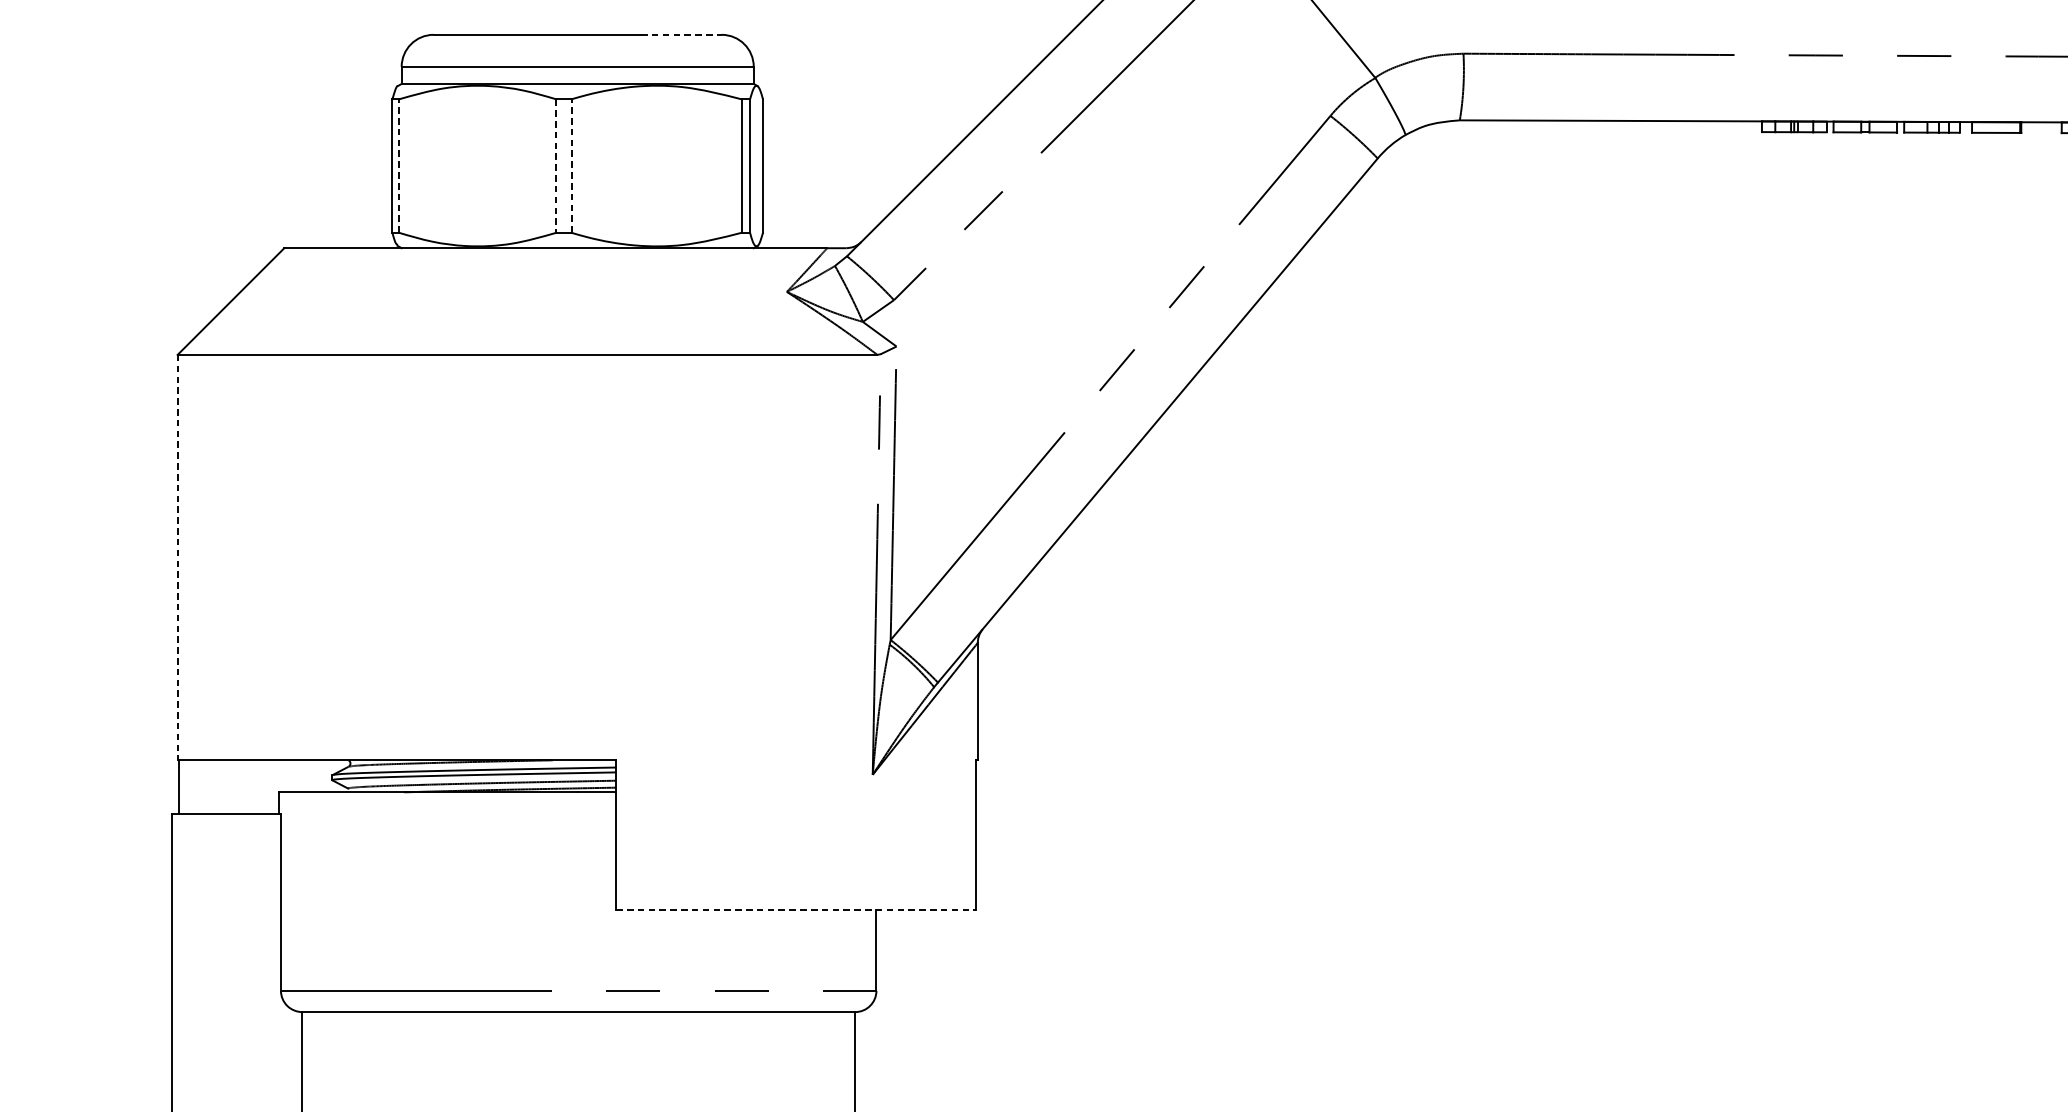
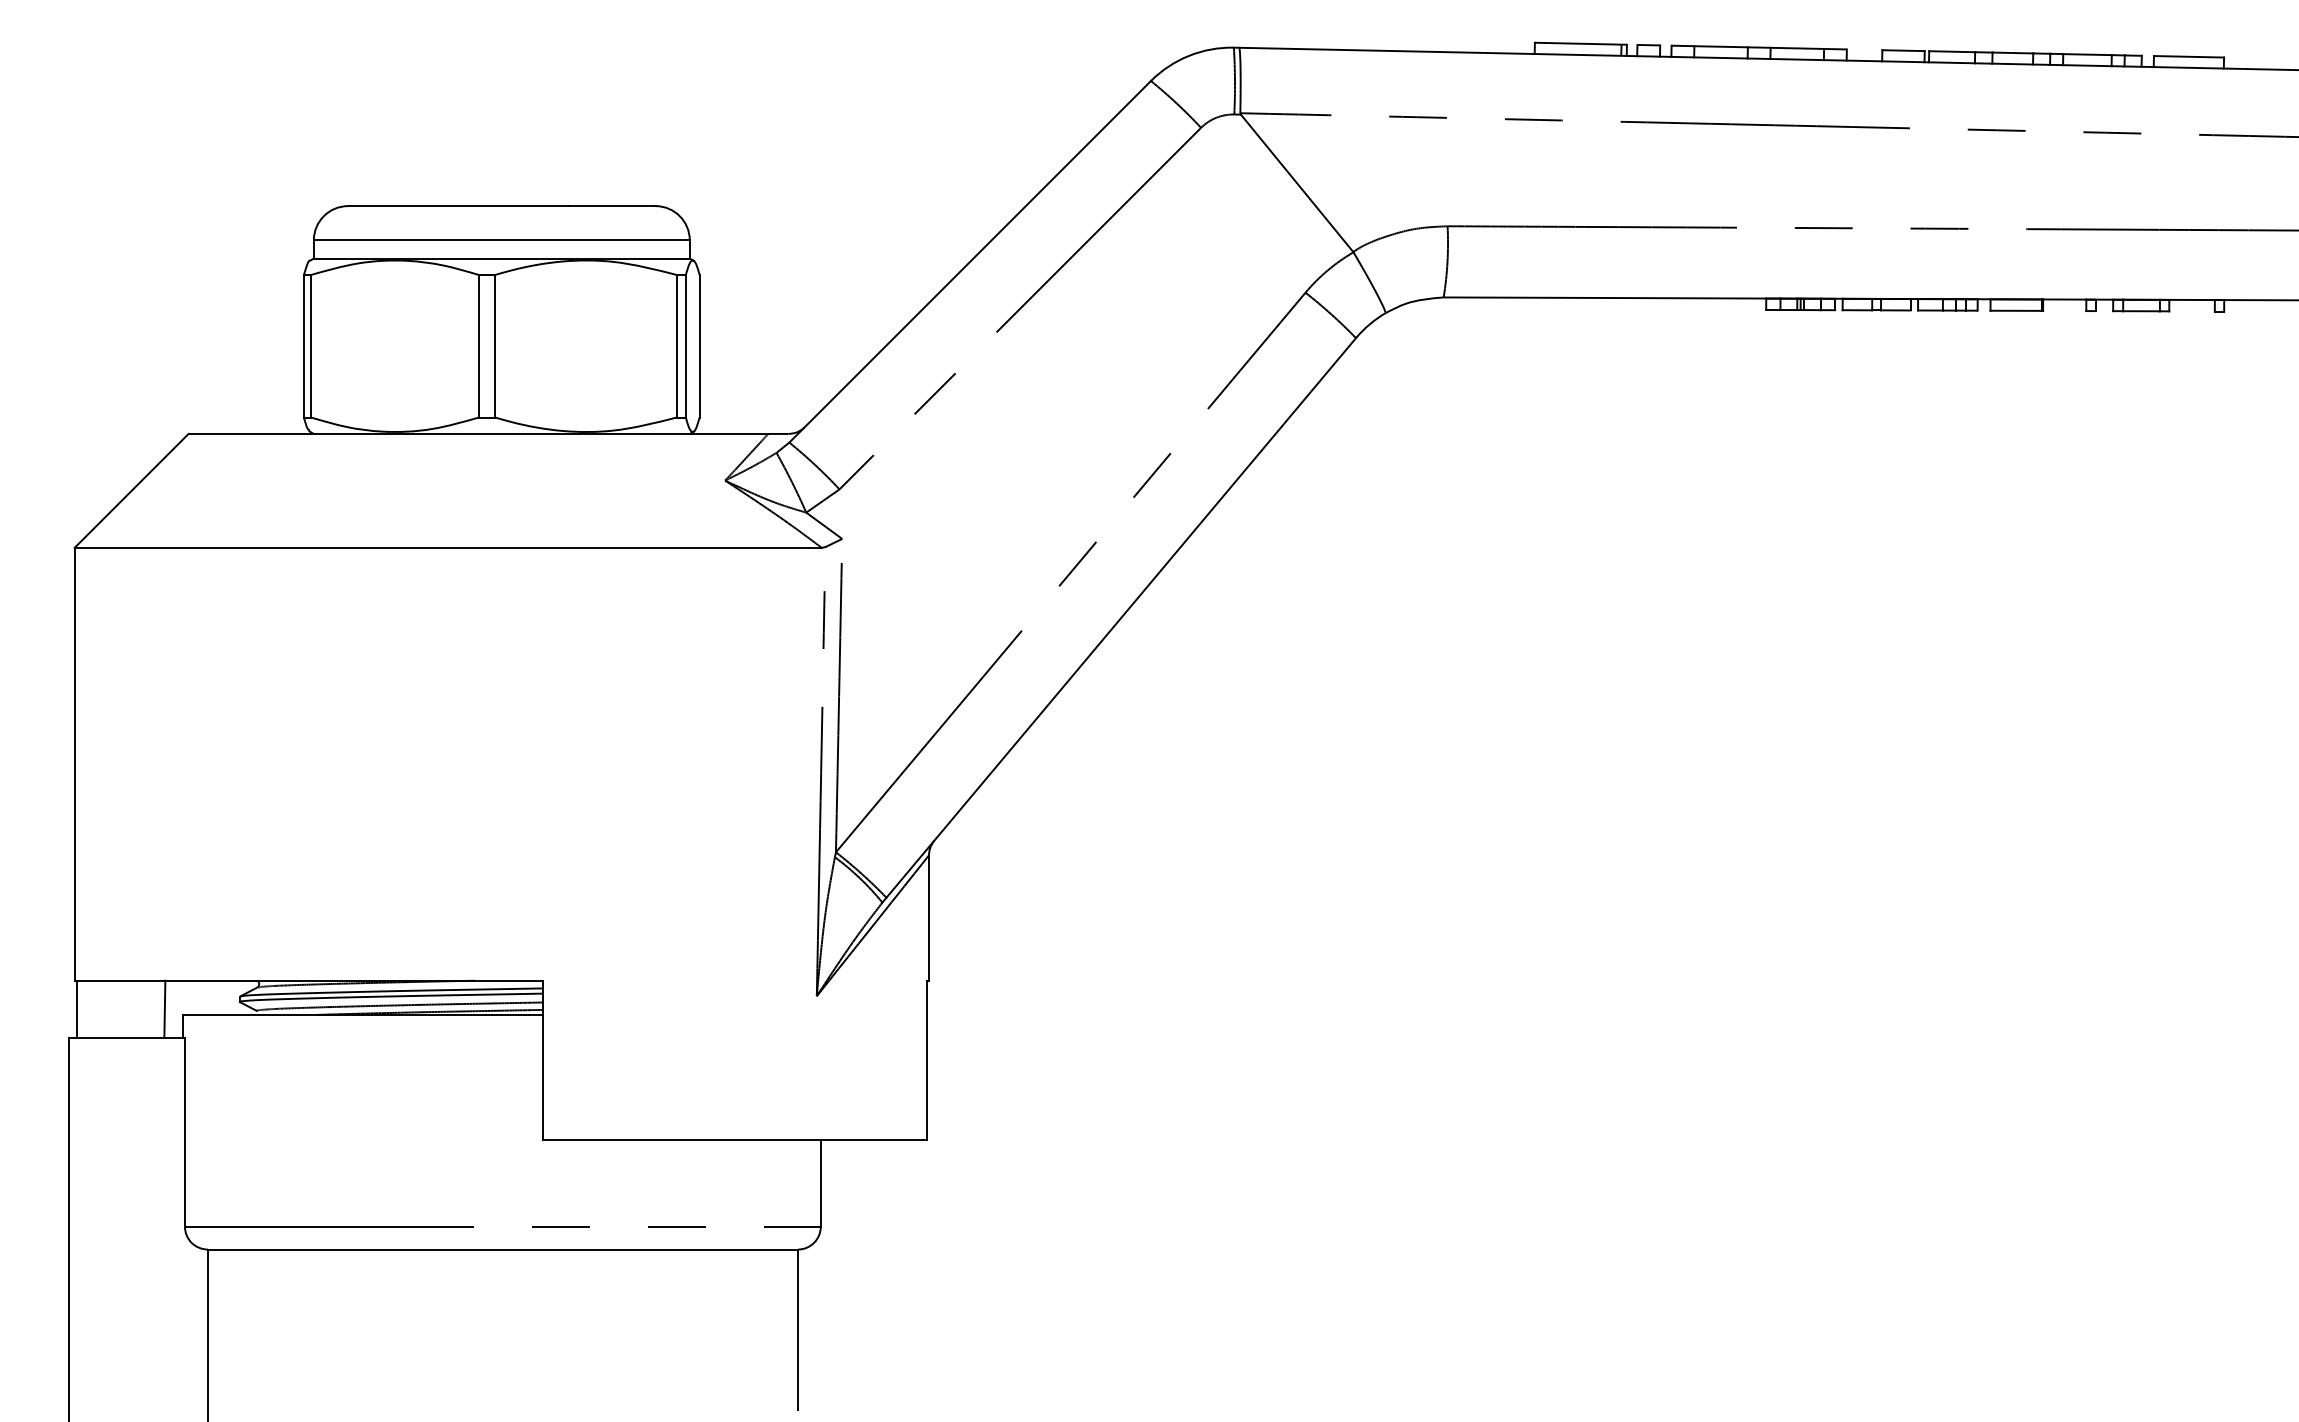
line: (682, 35) -> (613, 206), dashed -> solid
line: (399, 165) -> (311, 345), dashed -> solid
line: (571, 165) -> (495, 345), dashed -> solid
line: (555, 166) -> (478, 346), dashed -> solid
line: (177, 557) -> (74, 764), dashed -> solid
line: (261, 786) -> (164, 1008), added
line: (796, 909) -> (735, 1140), dashed -> solid

